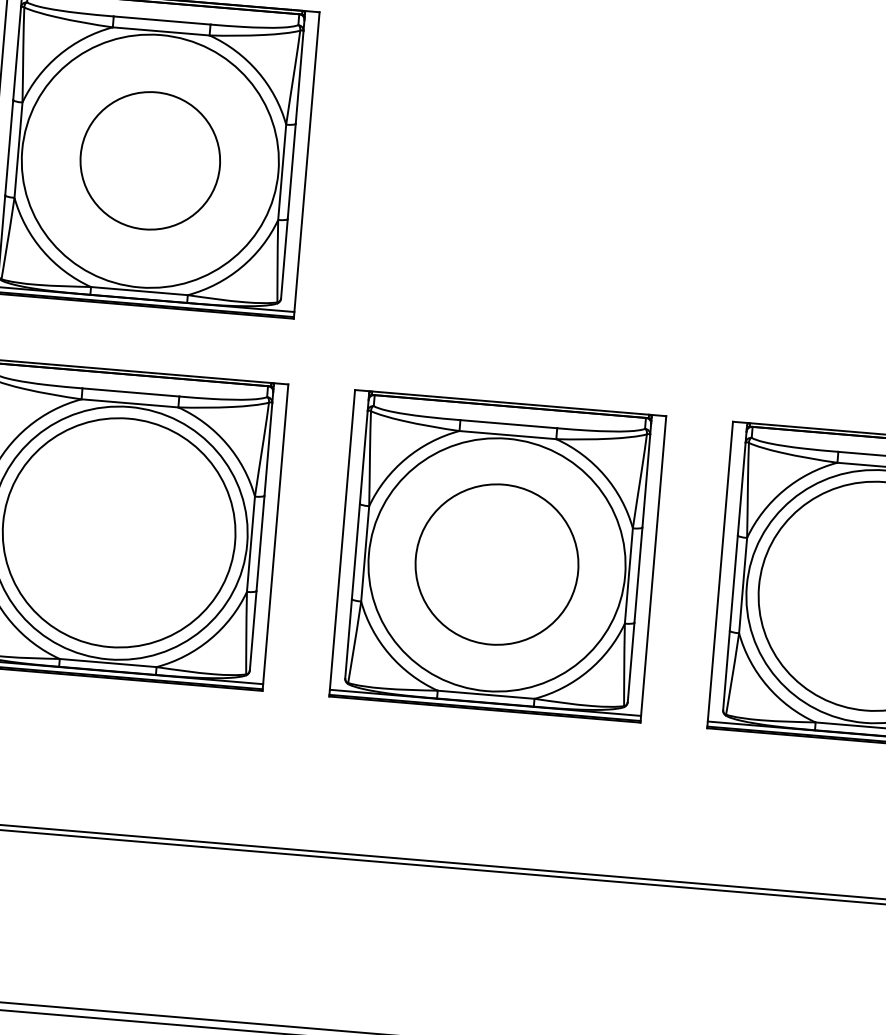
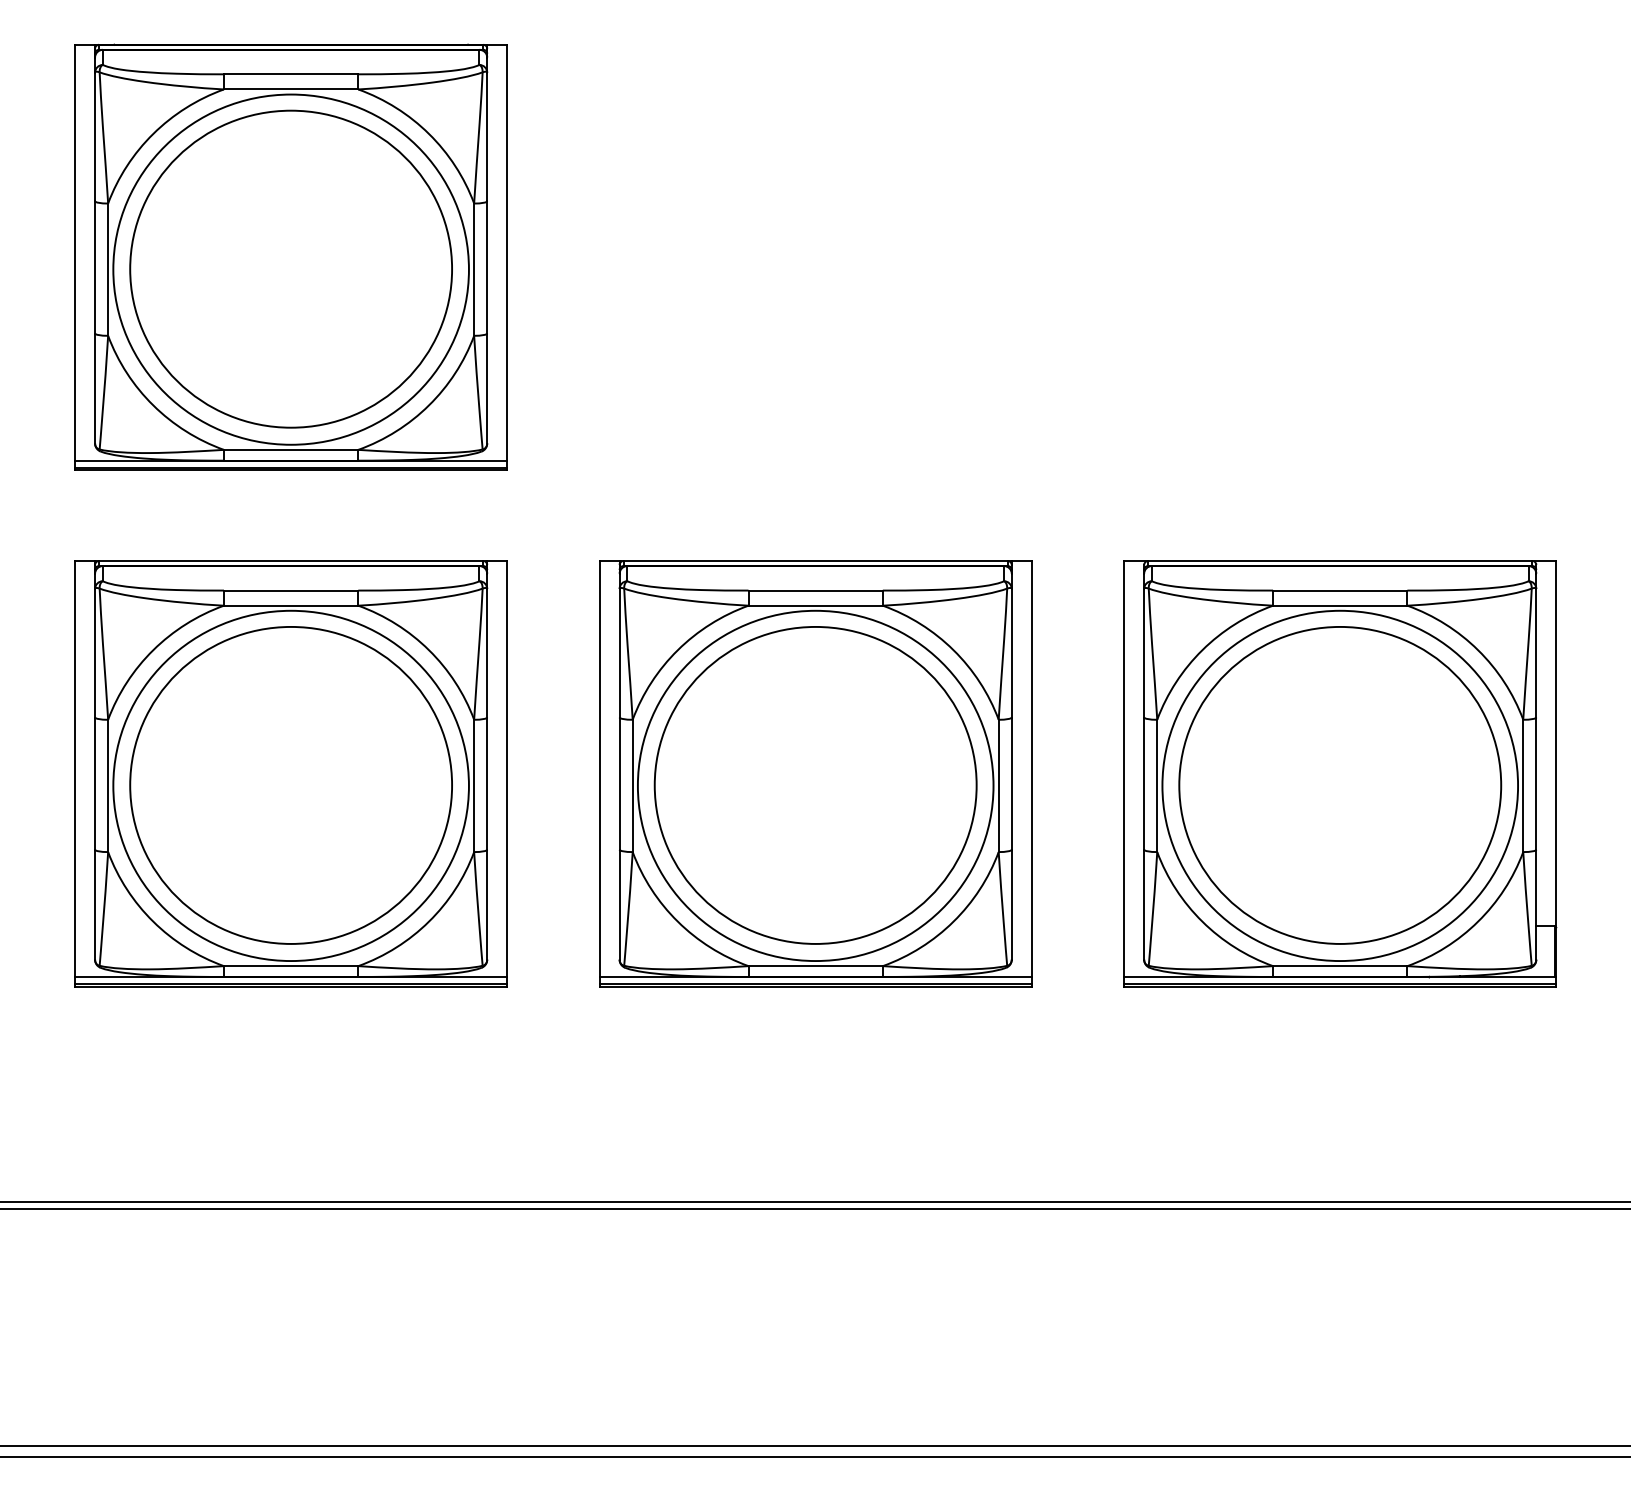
part: (149, 160) -> (290, 268), size x1.67
part: (496, 564) -> (815, 785), size x1.43

